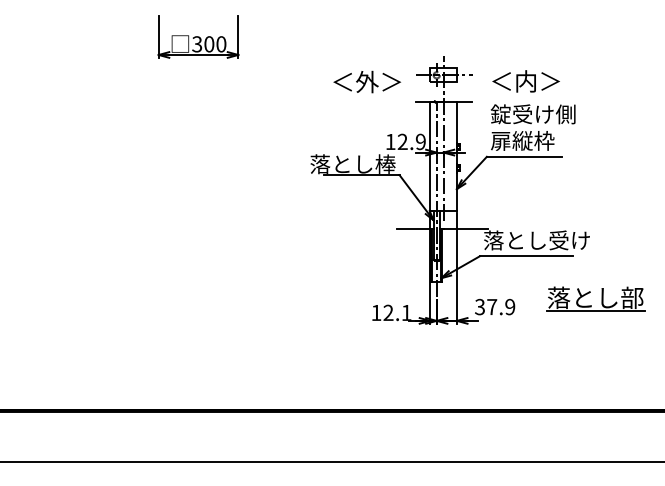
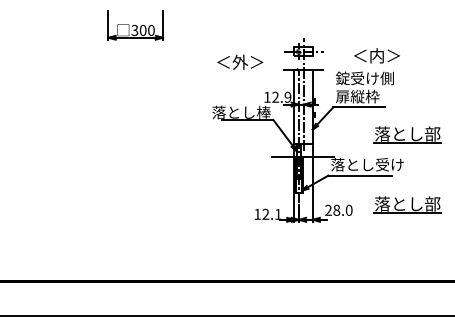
text: (367, 80) -> (240, 61), moved
text: (525, 80) -> (376, 55), moved
part: (595, 196) -> (407, 134), added
text: (494, 305) -> (338, 209), 37.9 -> 28.0

